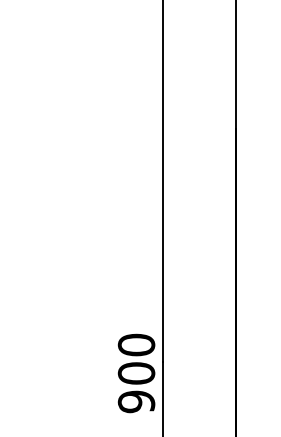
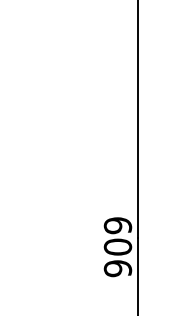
text: (136, 344) -> (117, 225), 900 -> 909

